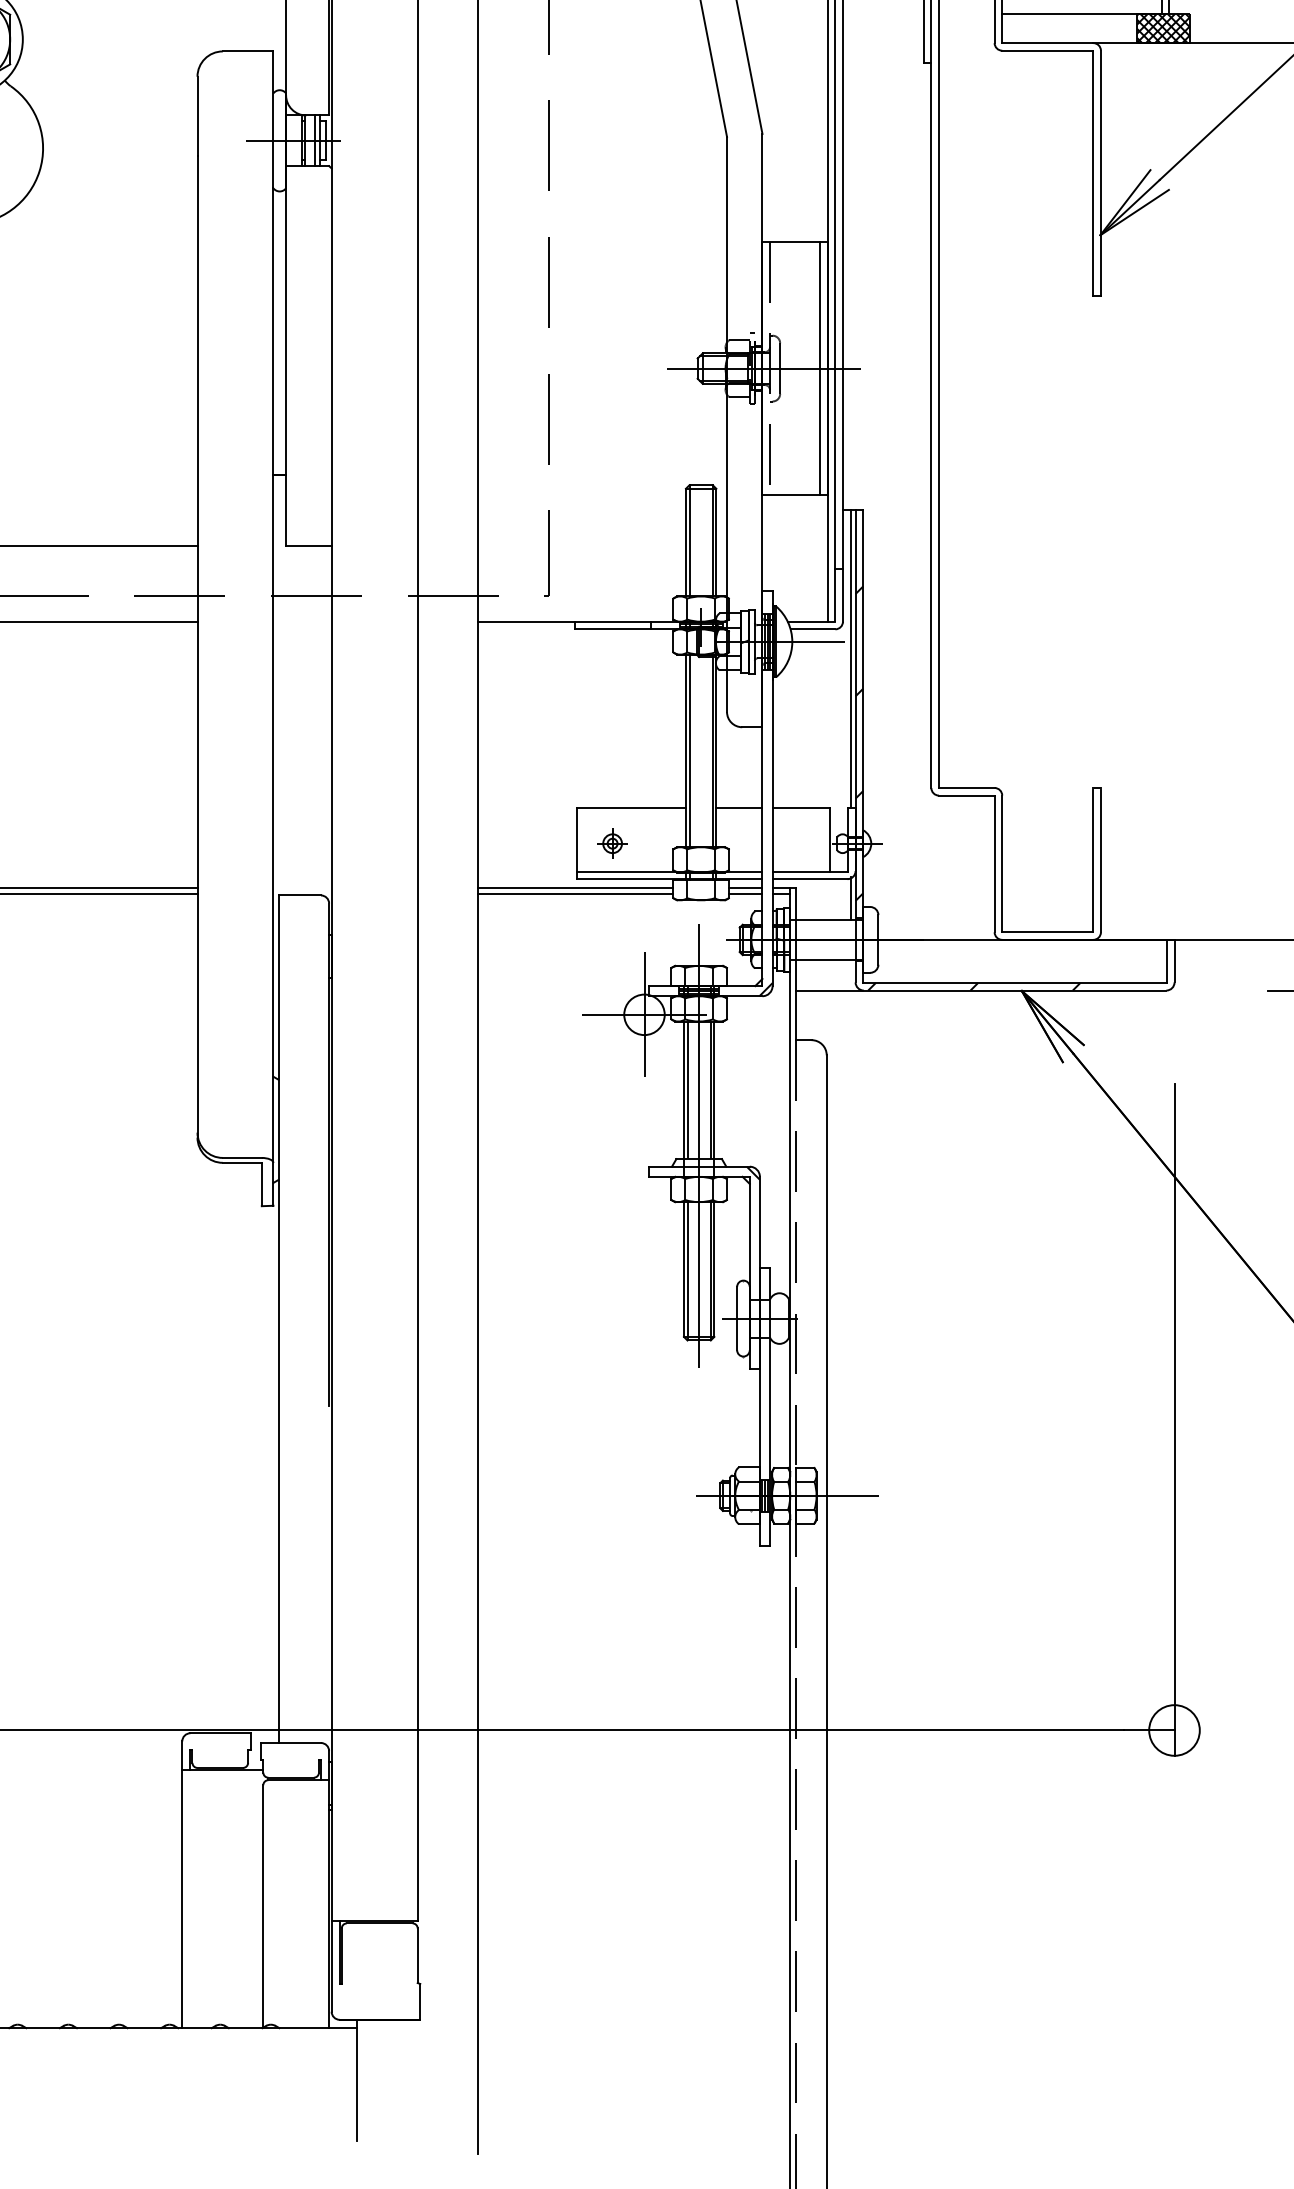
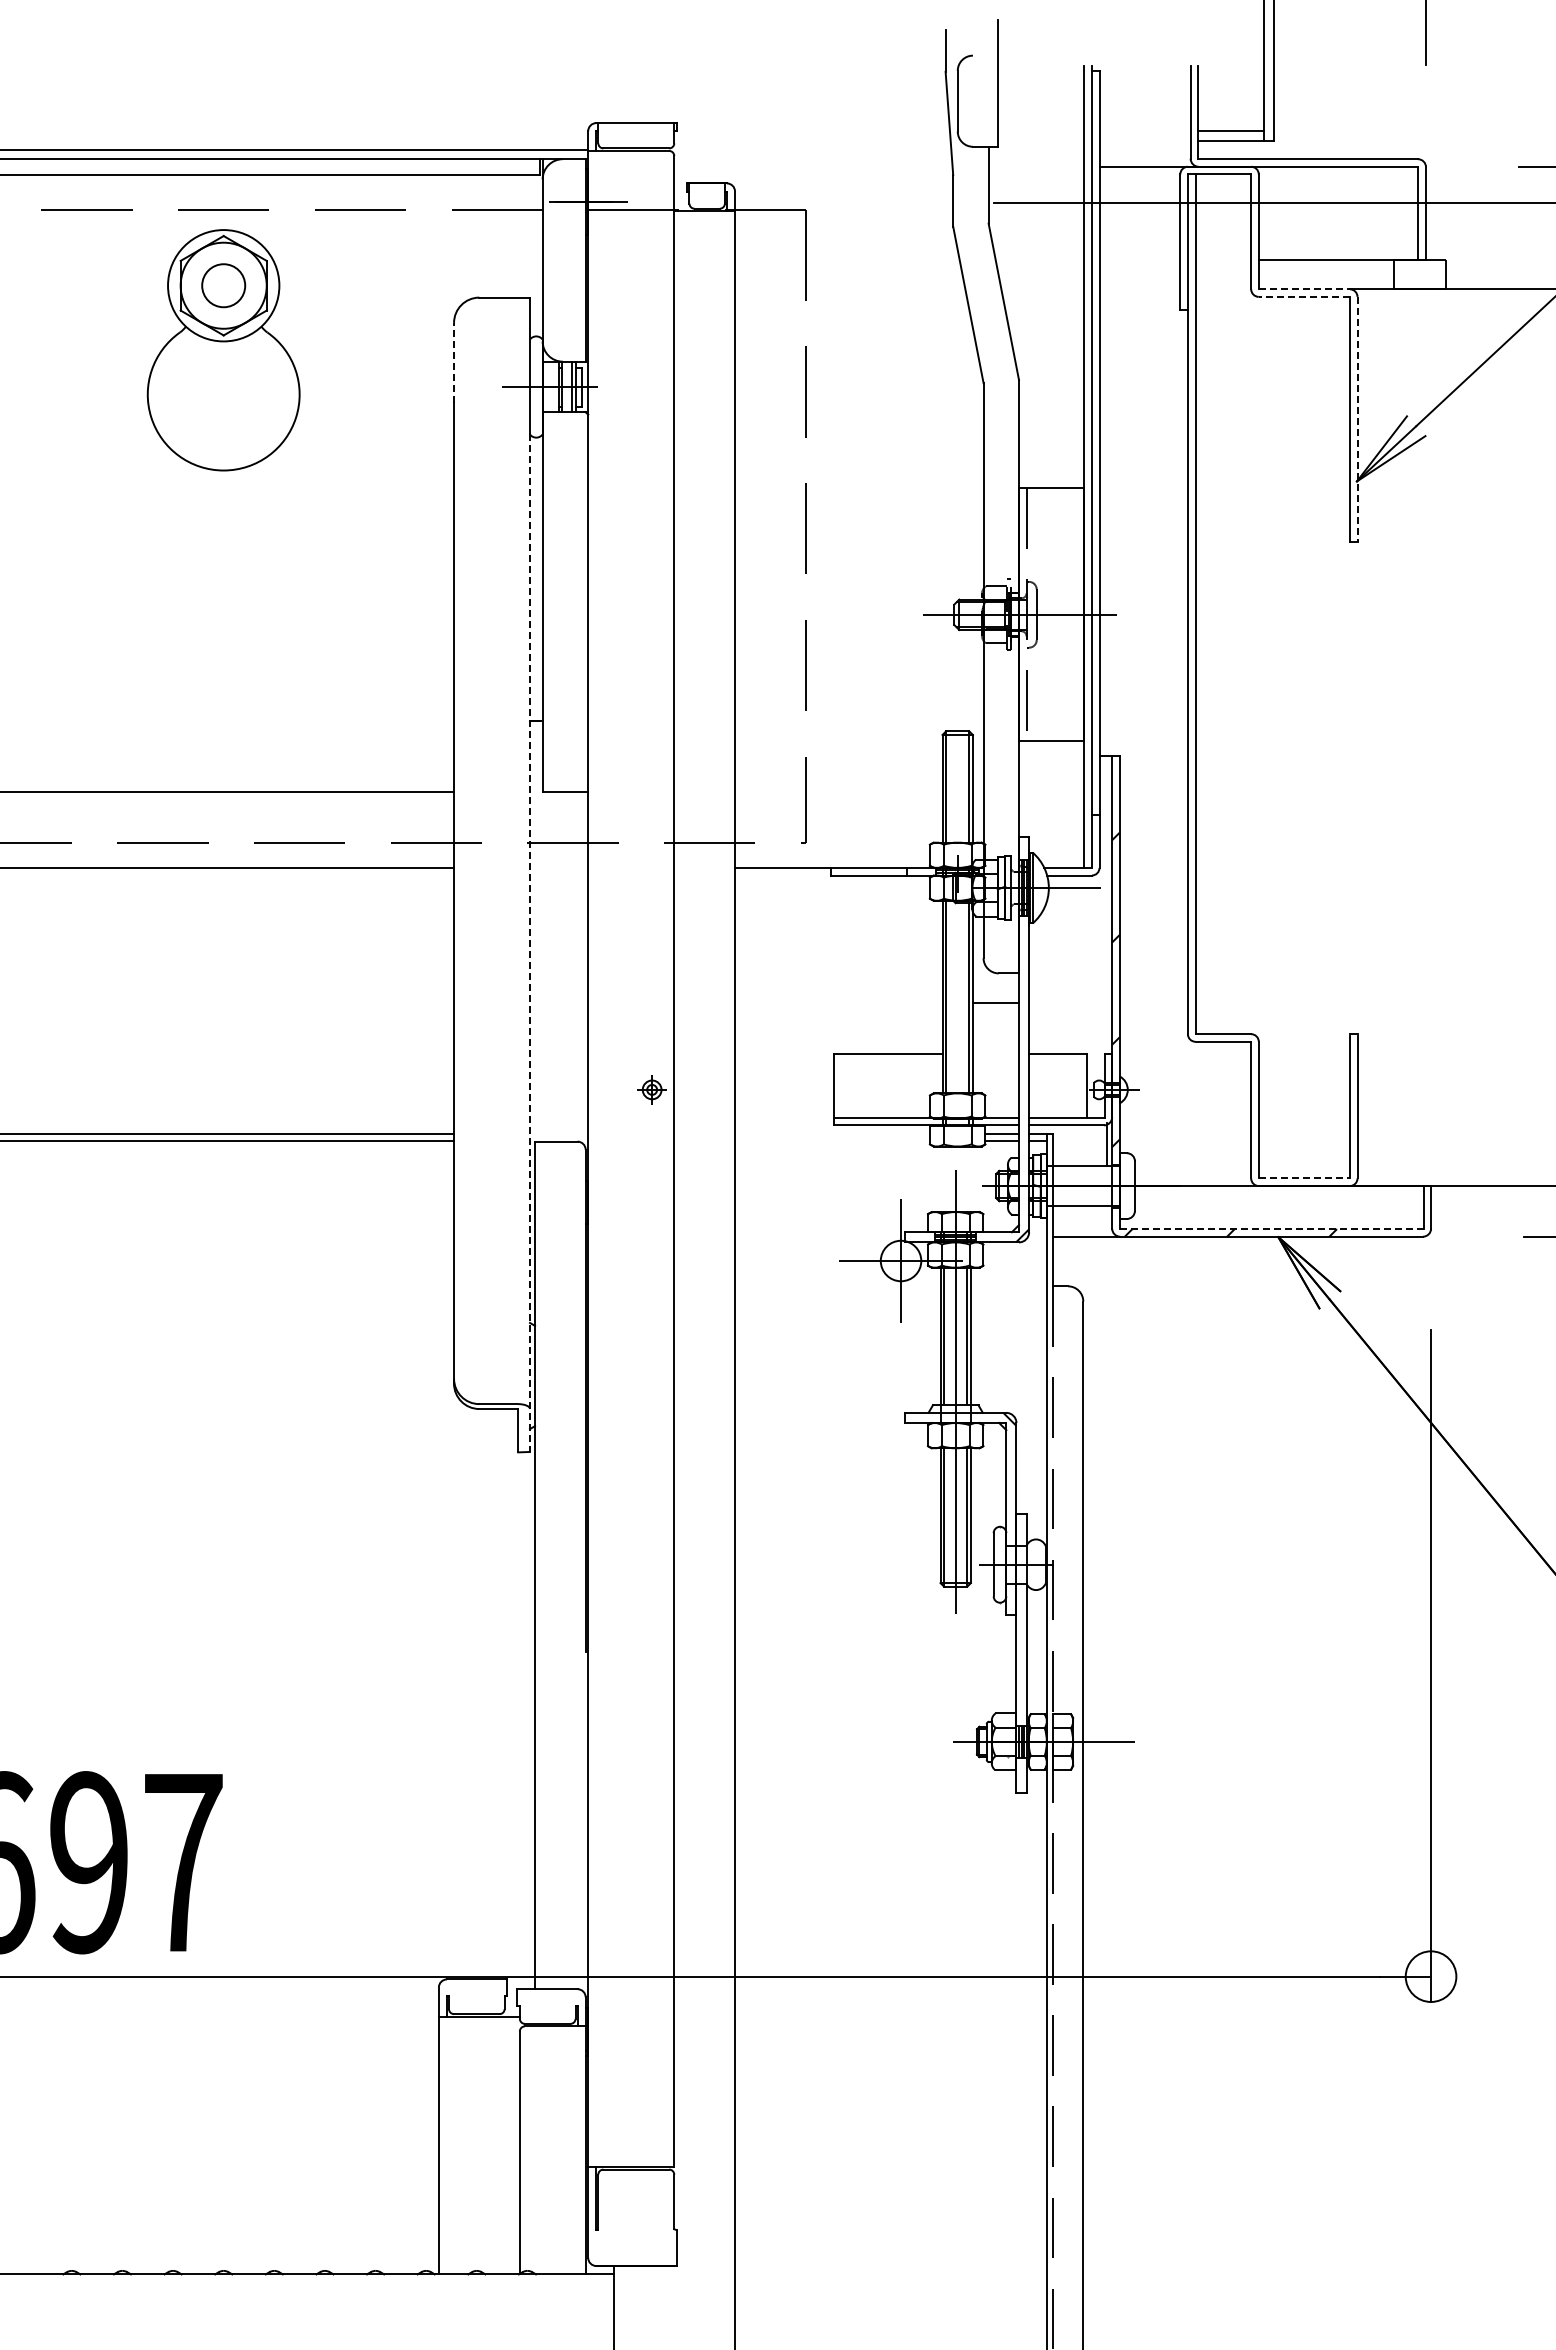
hatch: (1162, 28) -> (1419, 274), removed
line: (1047, 43) -> (1304, 289), solid -> dashed
line: (1047, 50) -> (1304, 296), solid -> dashed
line: (197, 116) -> (454, 362), solid -> dashed
line: (1100, 173) -> (1357, 419), solid -> dashed
line: (819, 368) -> (1076, 614), removed
line: (850, 658) -> (1107, 904), removed
line: (272, 697) -> (529, 943), solid -> dashed
line: (738, 808) -> (995, 1003), moved
part: (611, 843) -> (651, 1089), moved
line: (575, 888) -> (832, 1134), removed
line: (575, 894) -> (832, 1140), removed
line: (1047, 932) -> (1304, 1178), solid -> dashed
line: (1014, 983) -> (1271, 1229), solid -> dashed

